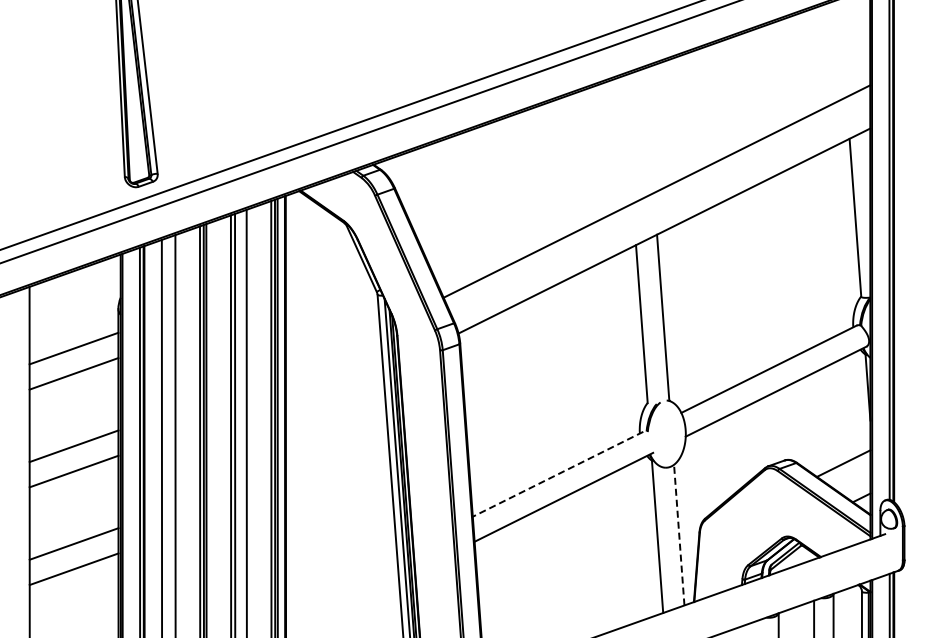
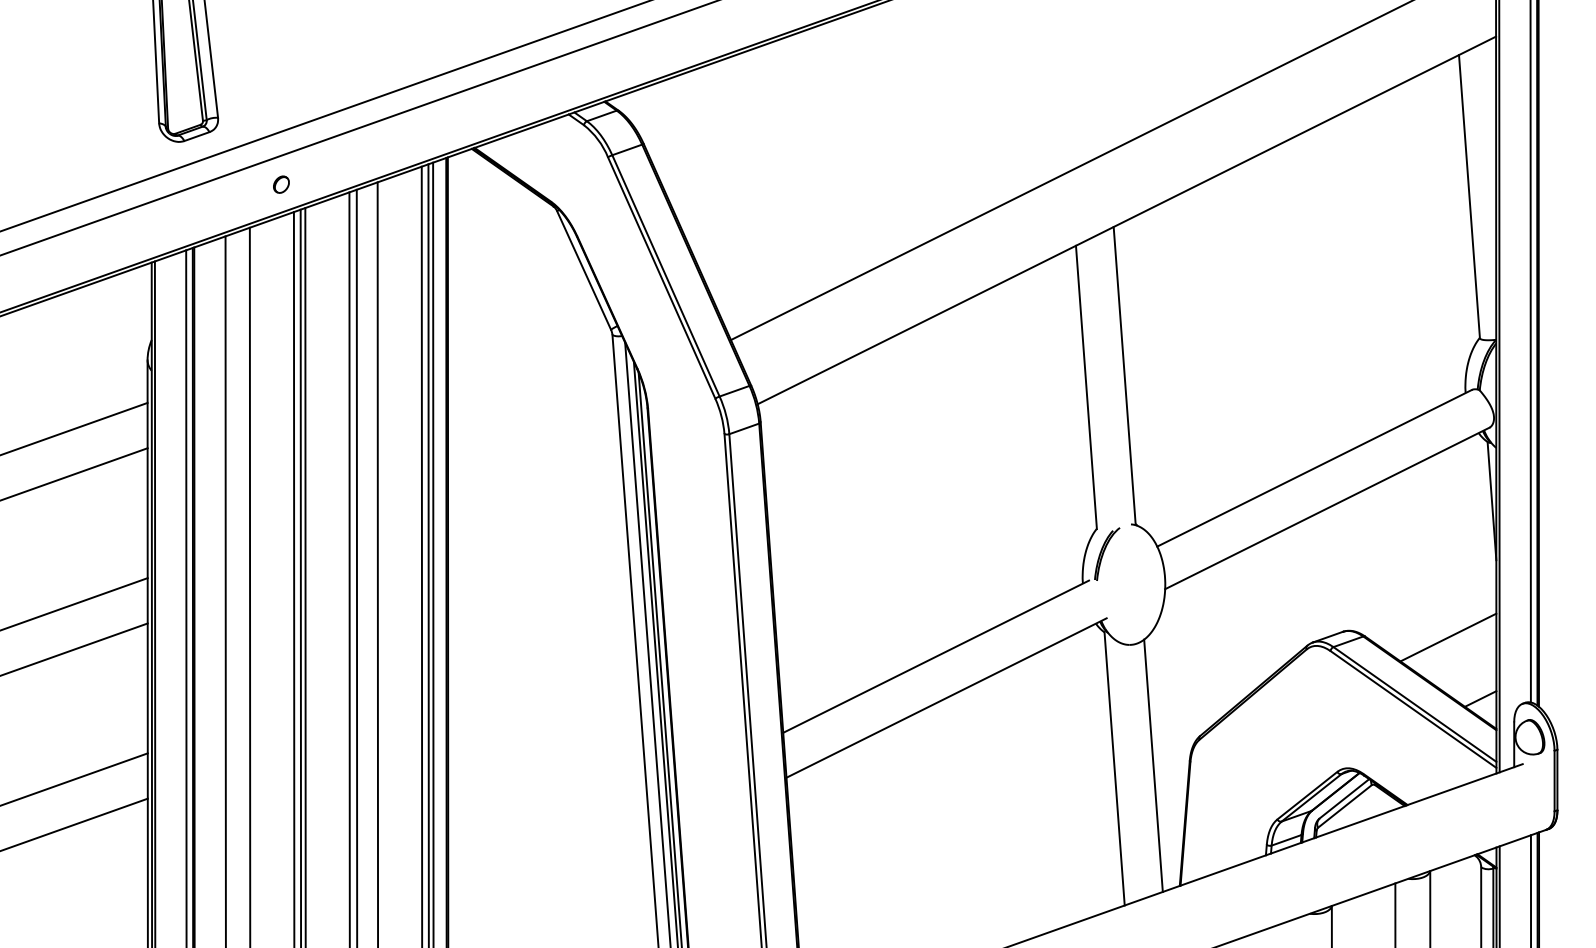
part: (192, 210) -> (280, 183), added
line: (557, 474) -> (935, 657), dashed -> solid
line: (679, 535) -> (1153, 766), dashed -> solid

